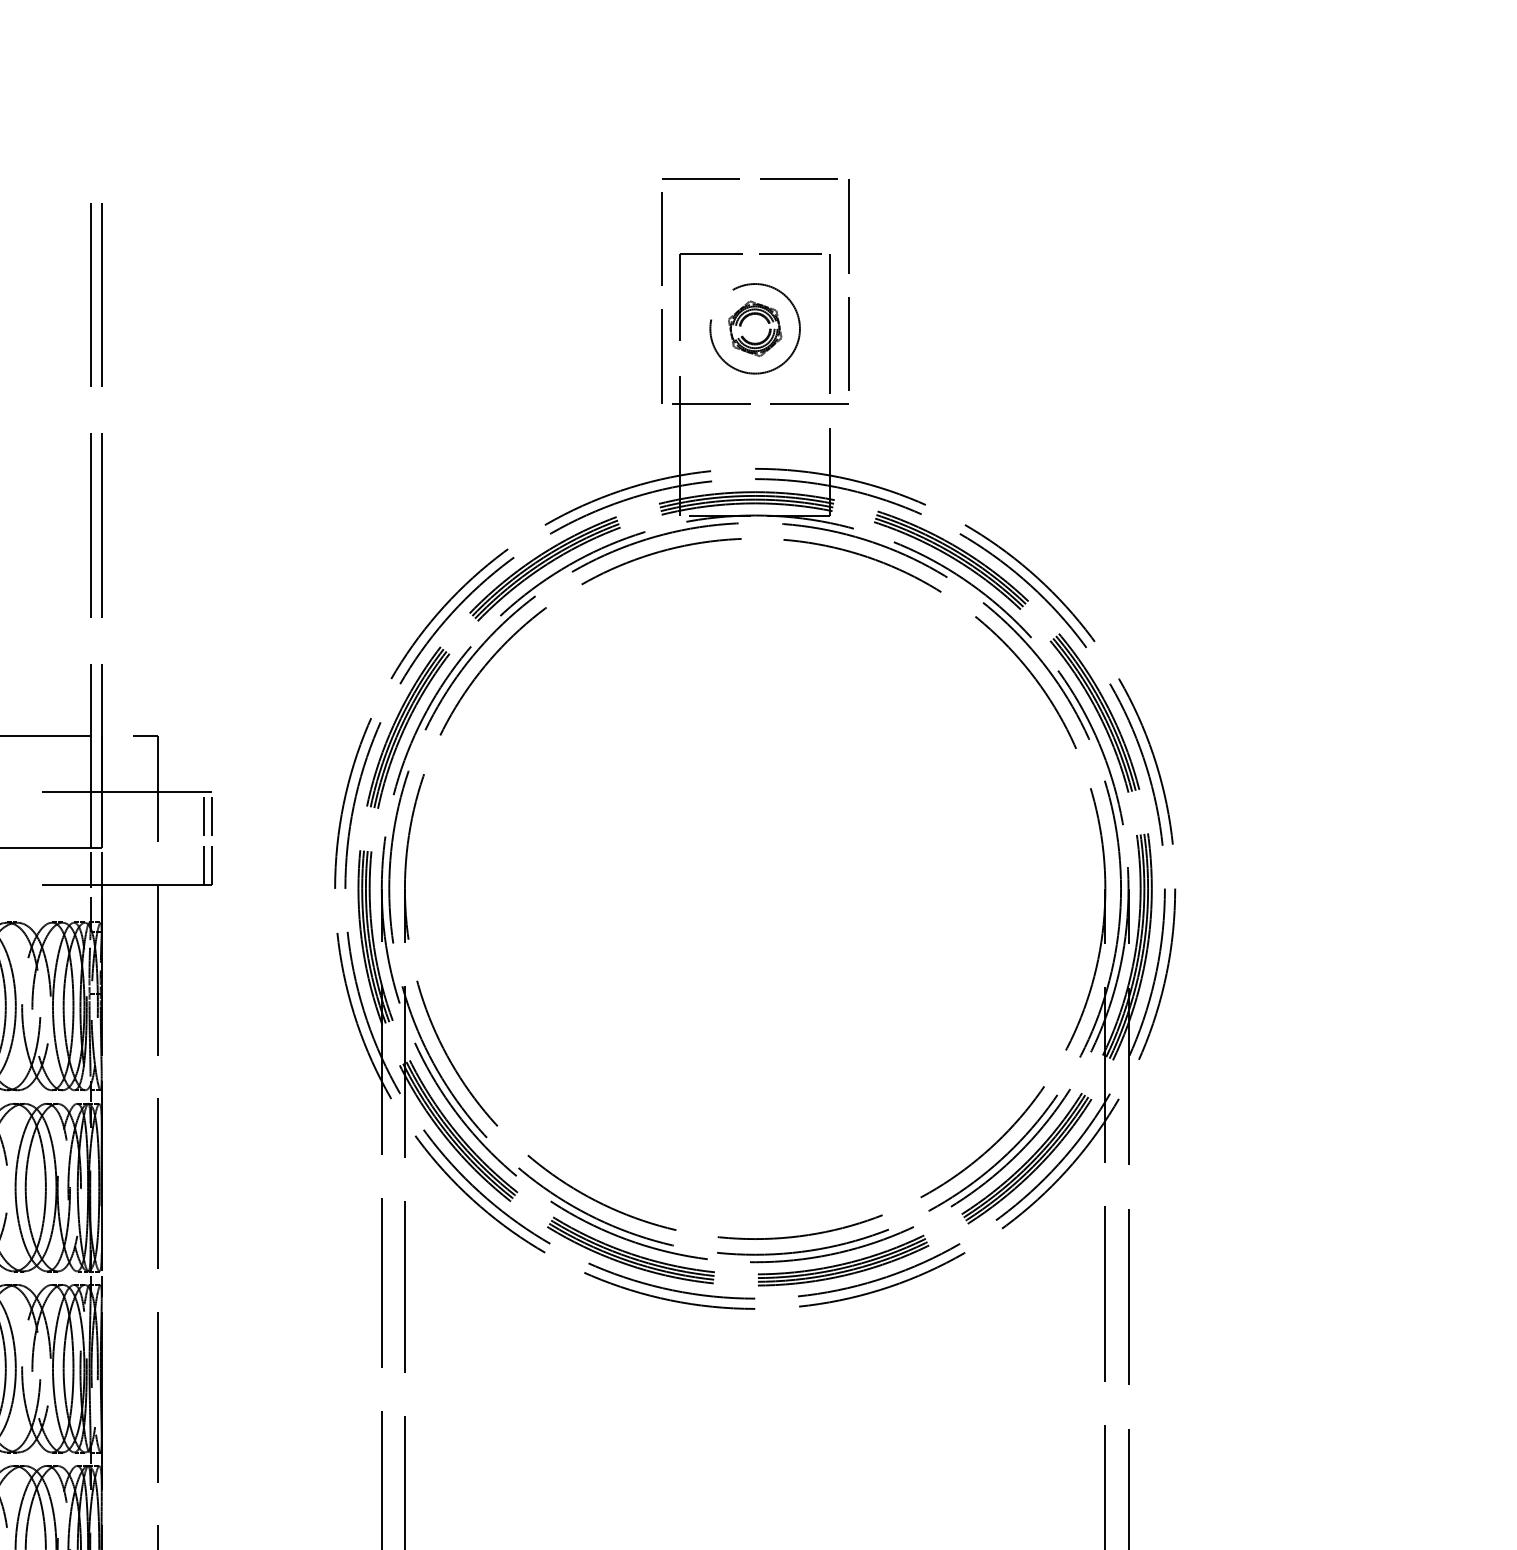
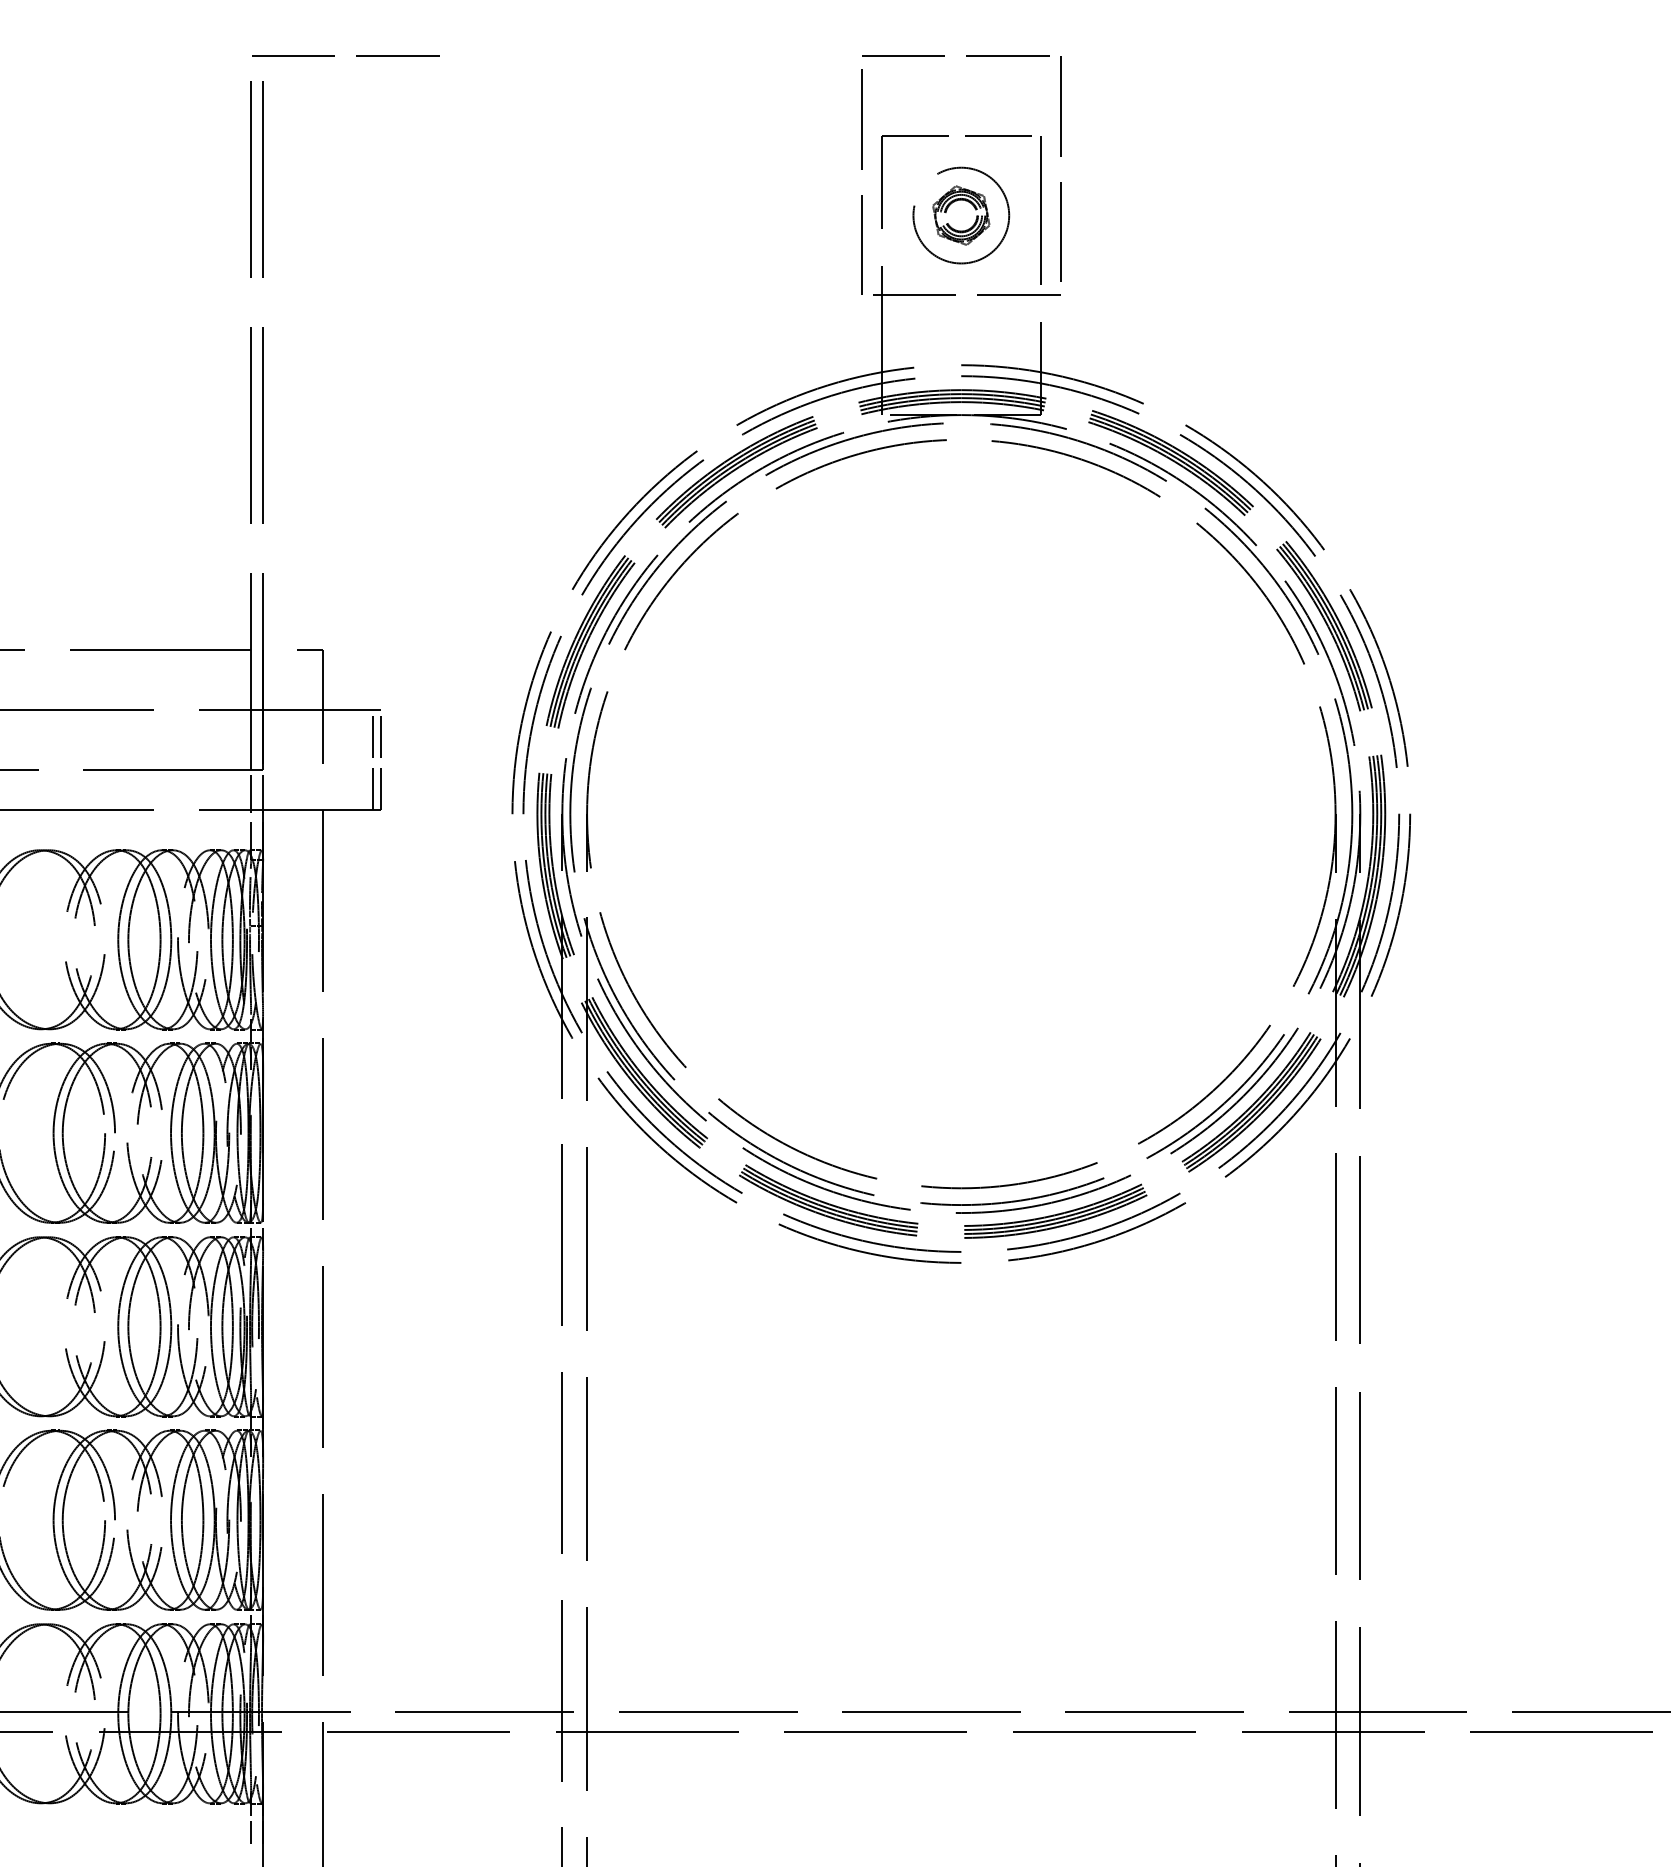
line: (168, 179) -> (334, 55), added

